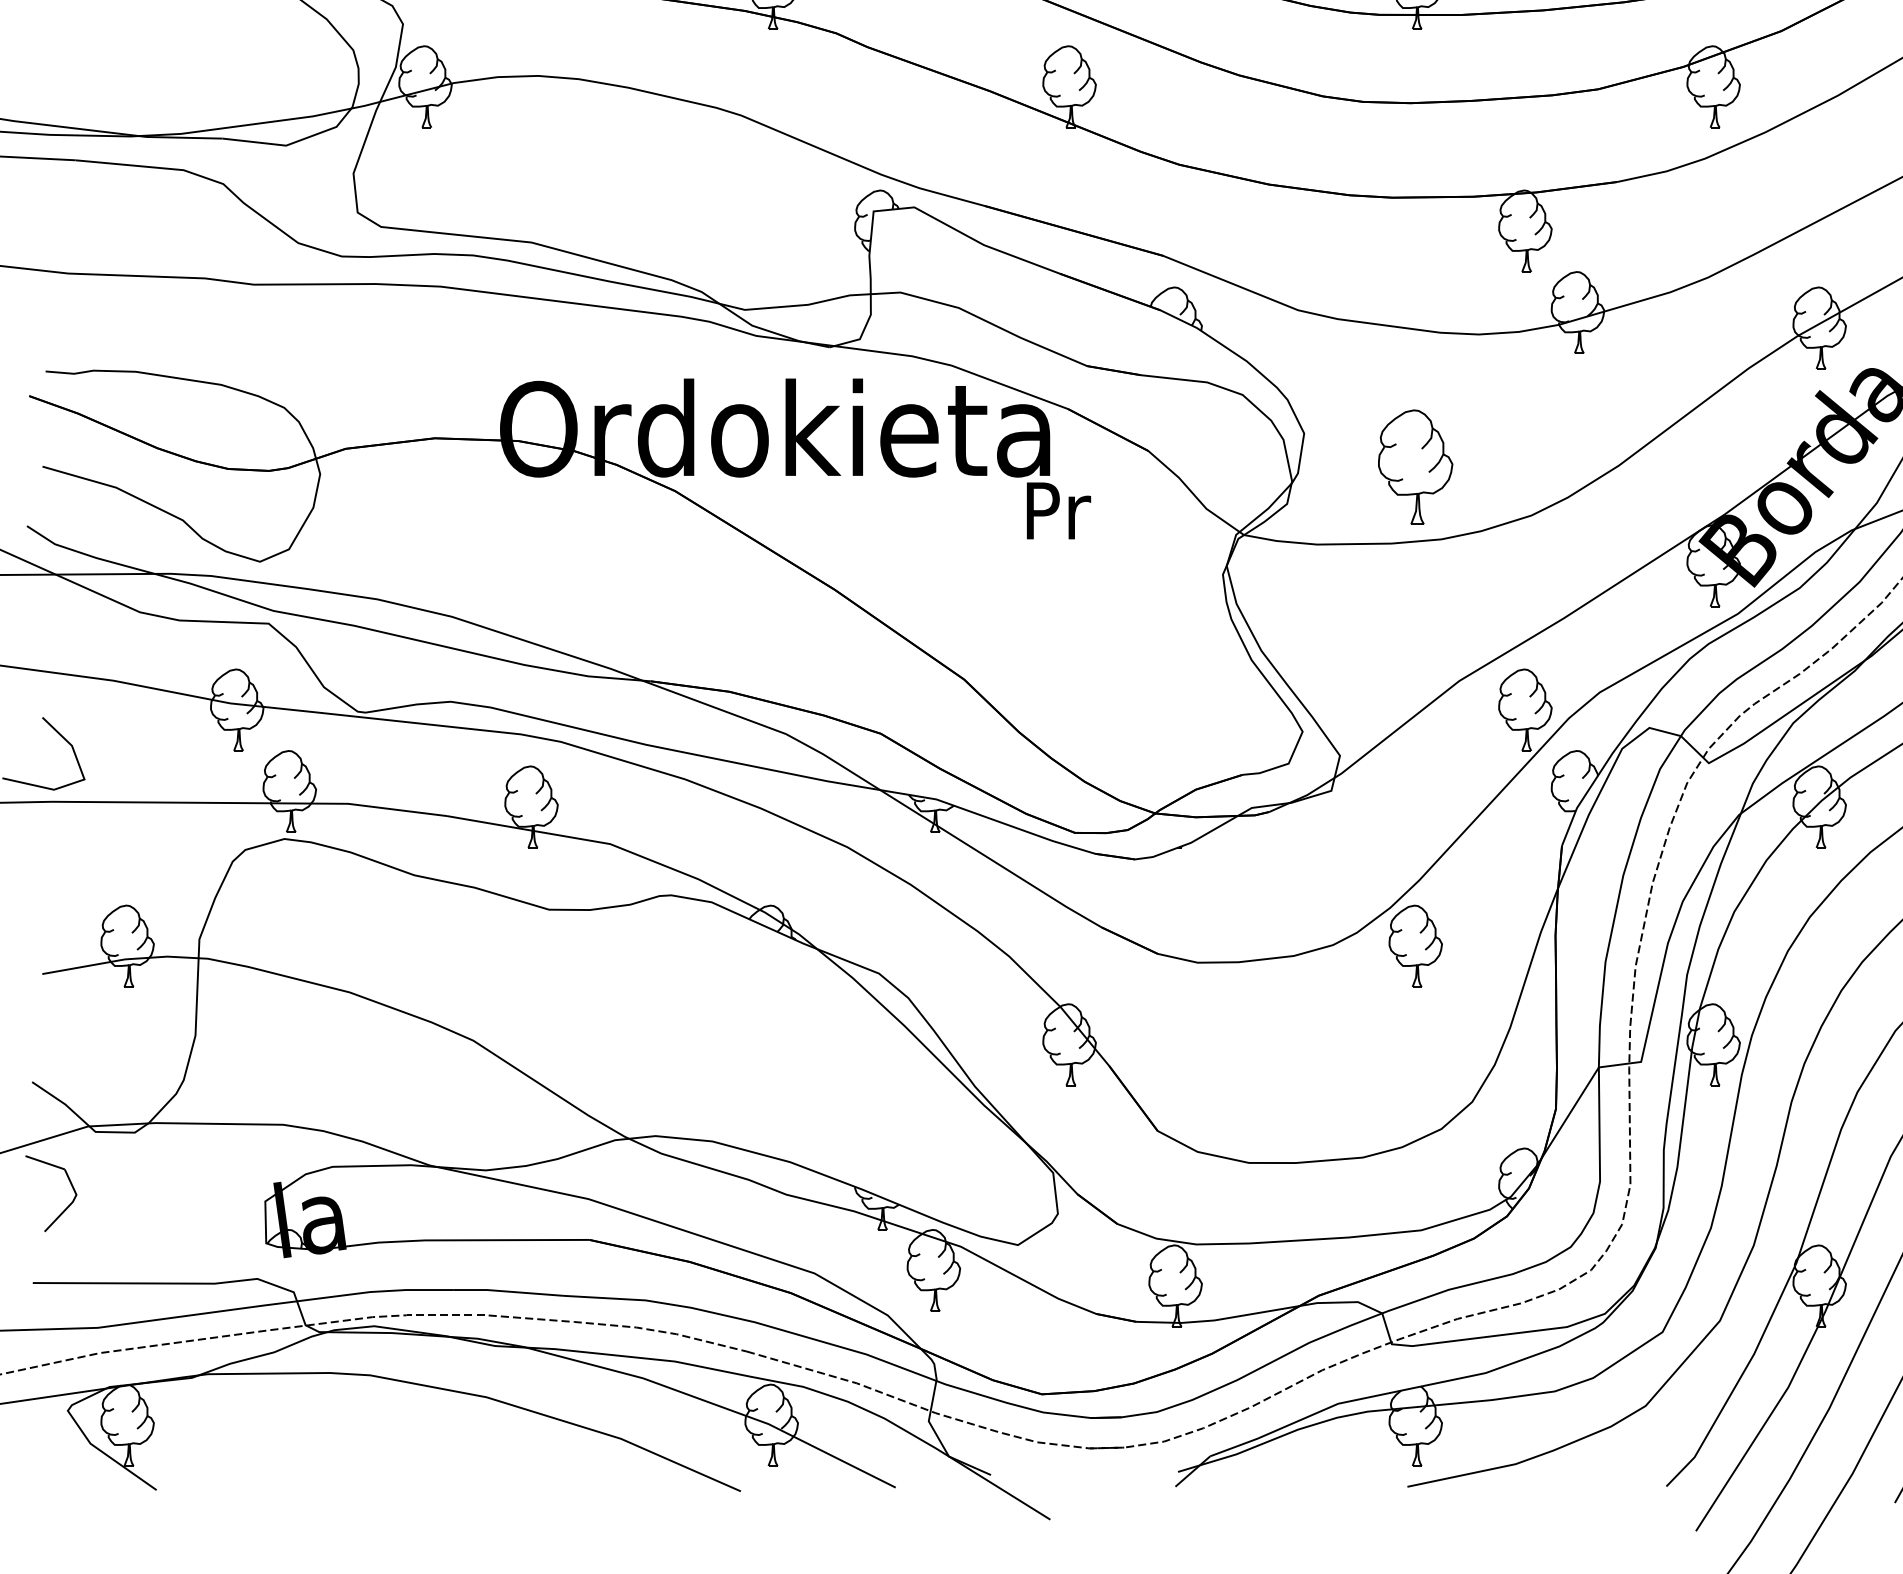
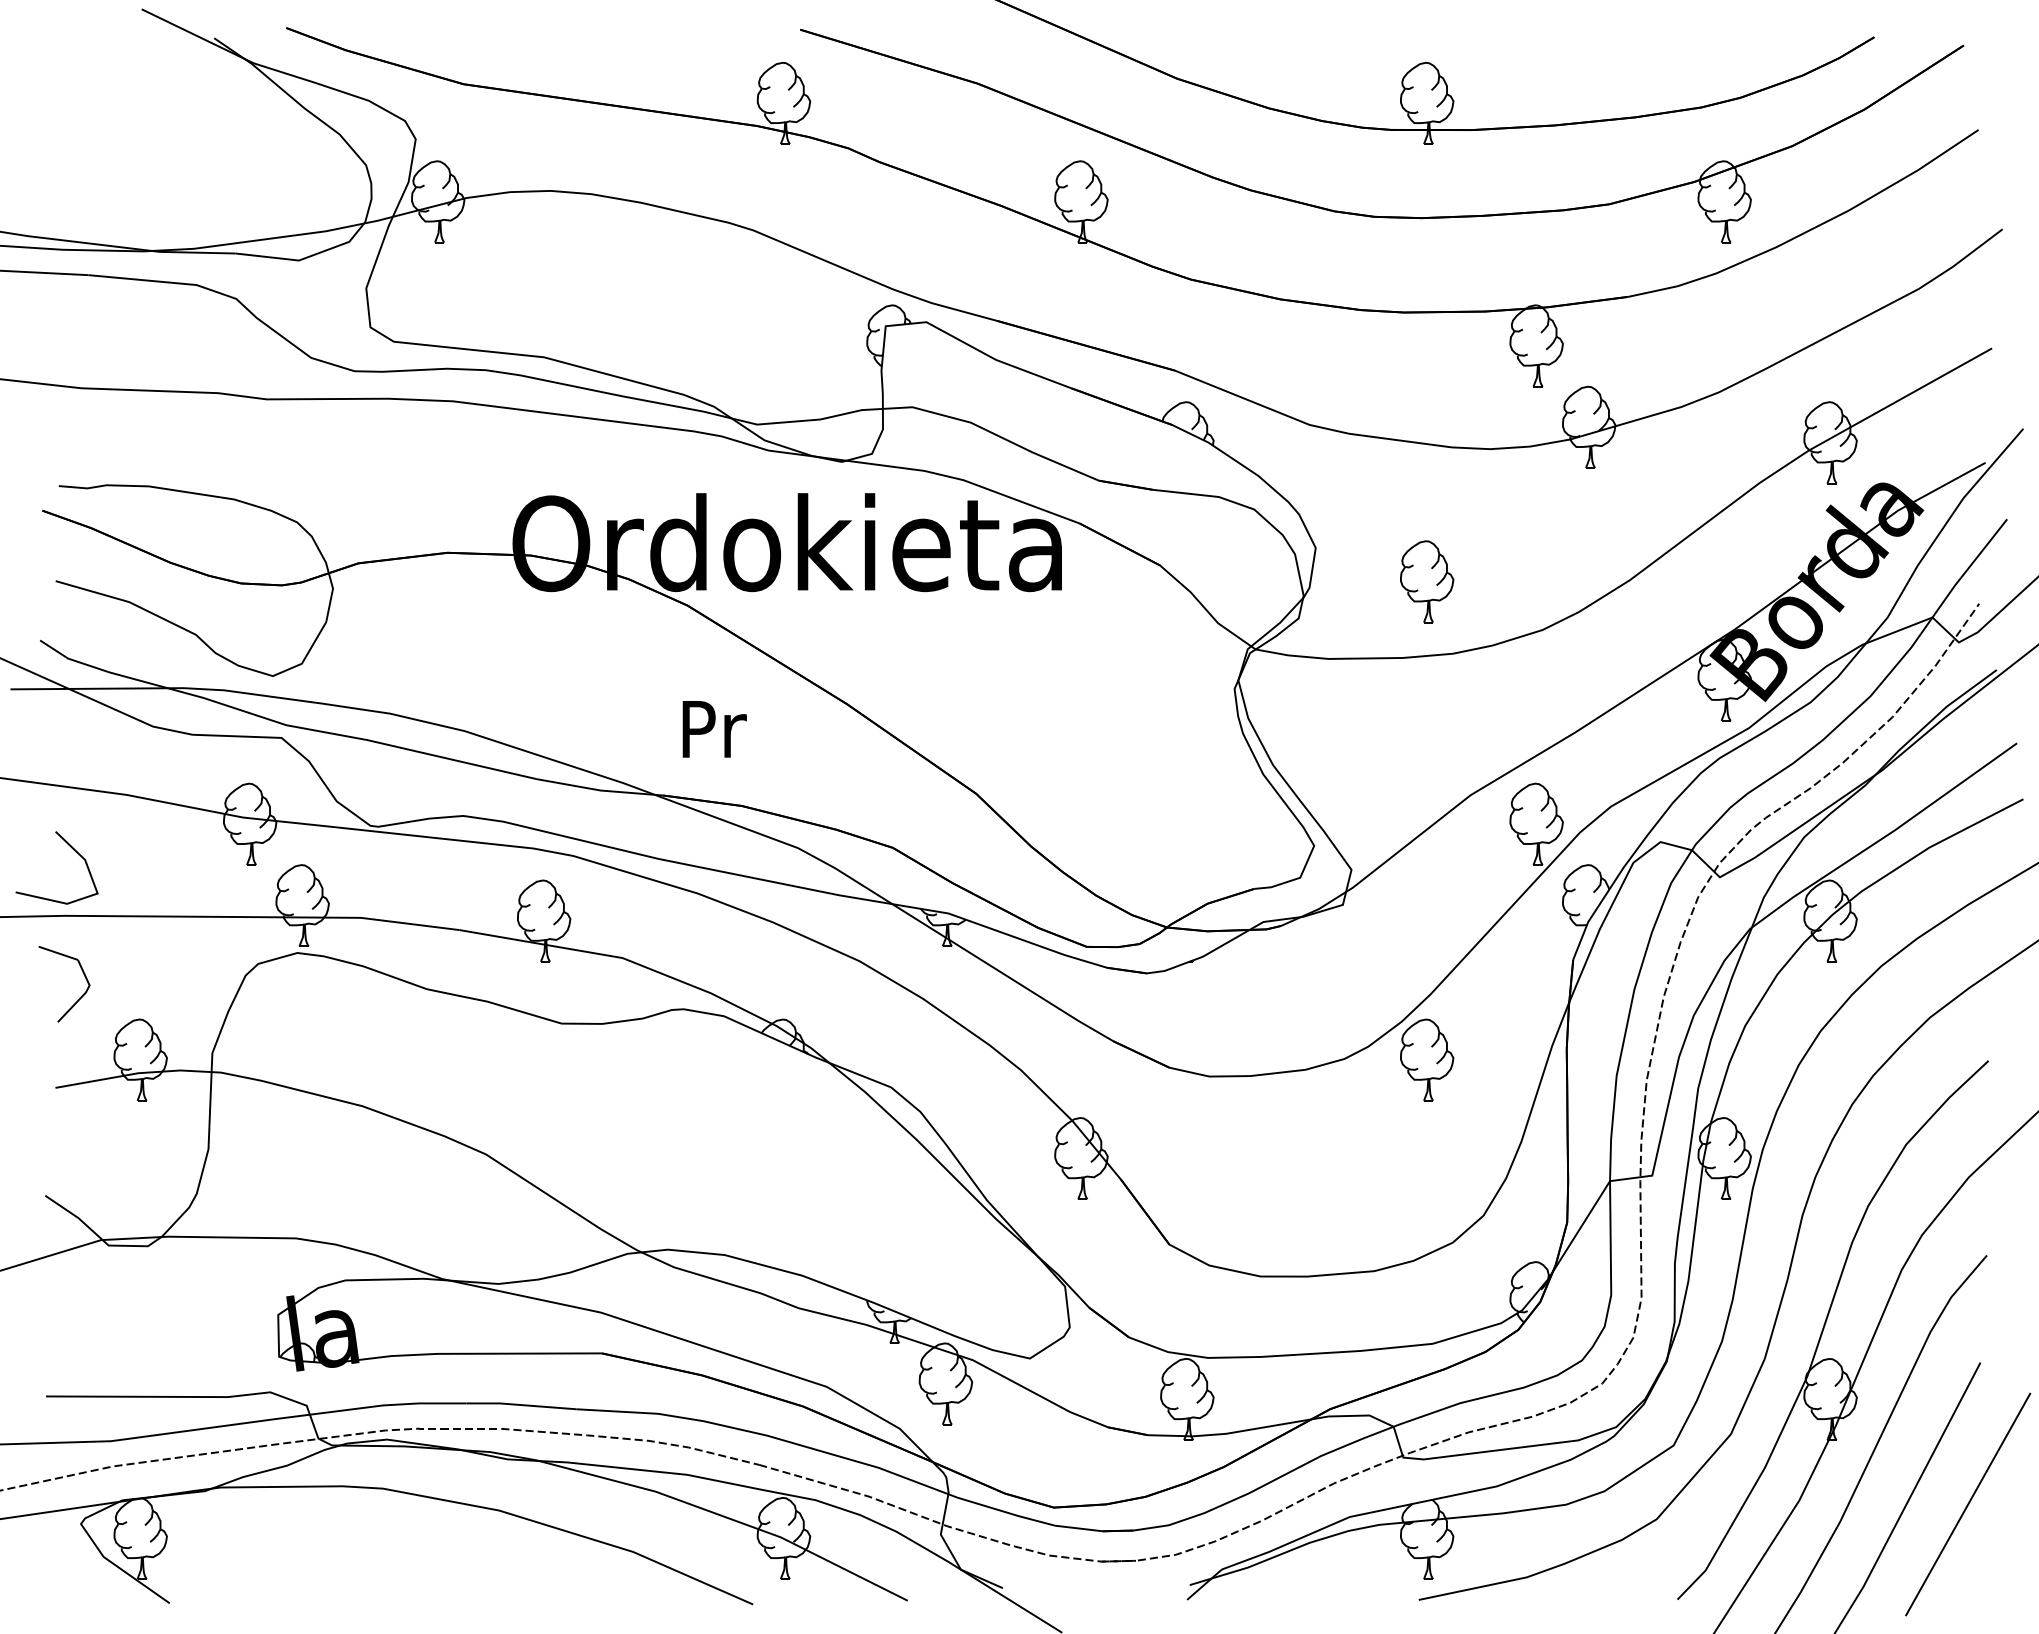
part: (1416, 467) -> (1427, 581), size x0.71
text: (1058, 511) -> (714, 729), moved
part: (66, 1206) -> (79, 997), moved

